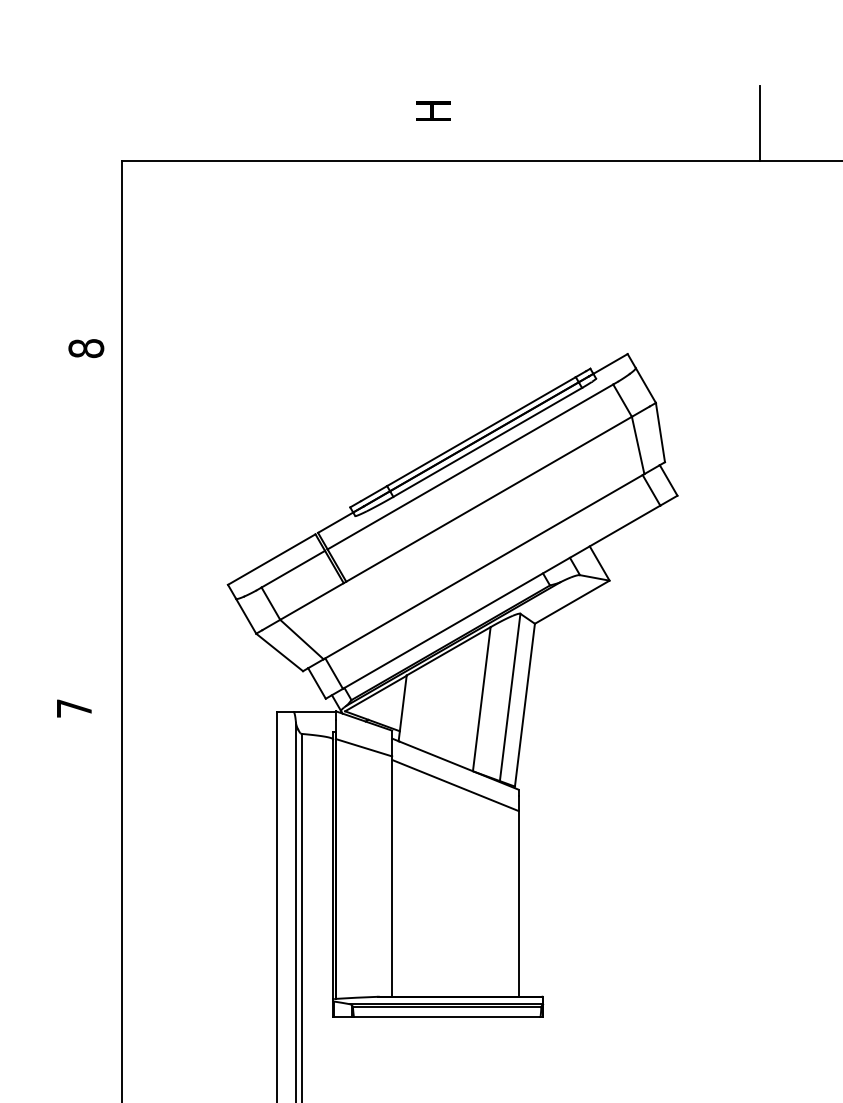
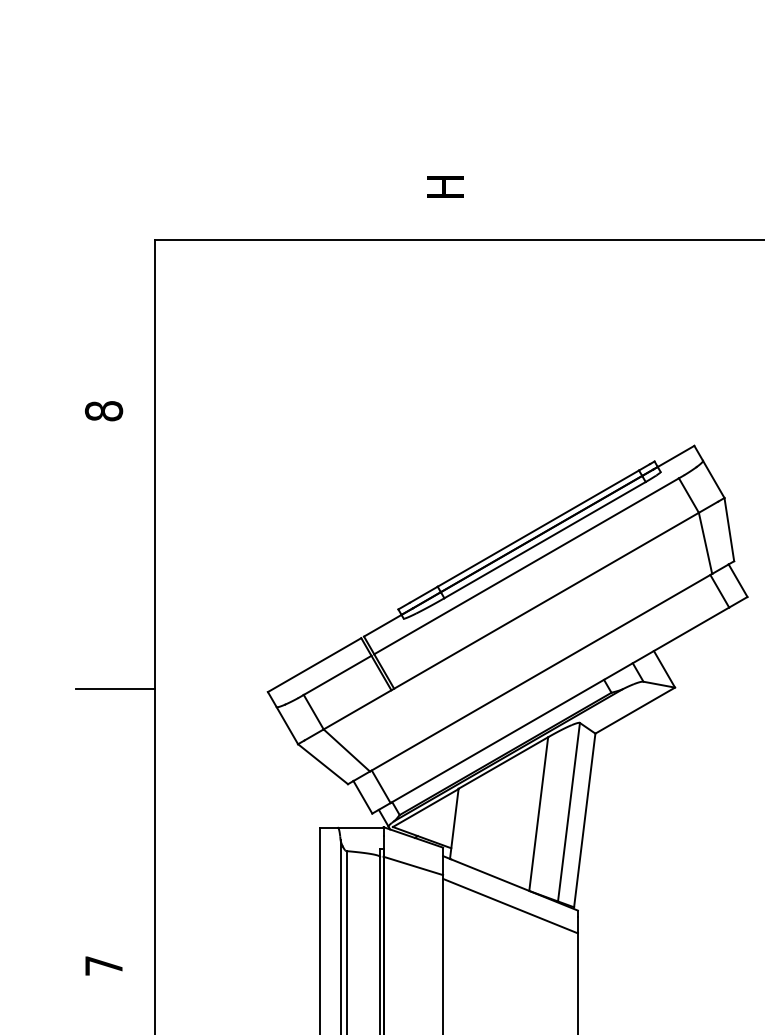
text: (433, 110) -> (445, 185), moved
text: (86, 348) -> (104, 411), moved
line: (84, 581) -> (114, 688), added
text: (74, 708) -> (104, 965), moved

